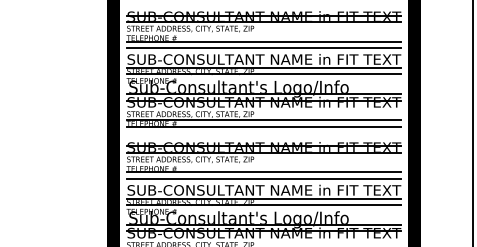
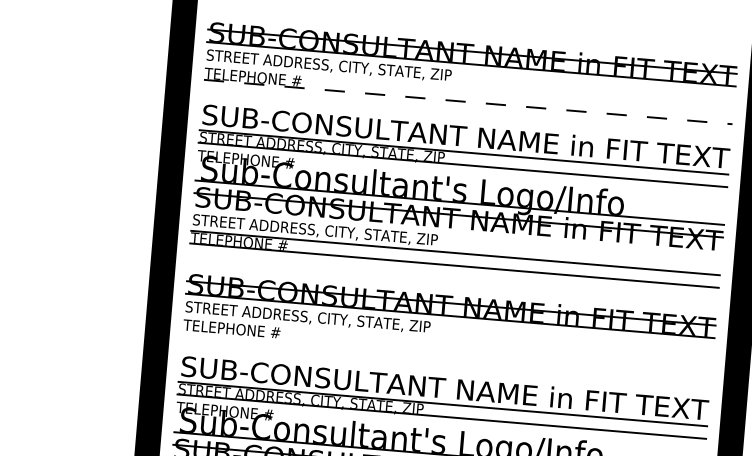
line: (264, 41) -> (469, 101), solid -> dashed
line: (263, 48) -> (466, 115), removed
line: (263, 172) -> (446, 353), removed
line: (263, 179) -> (445, 367), removed

